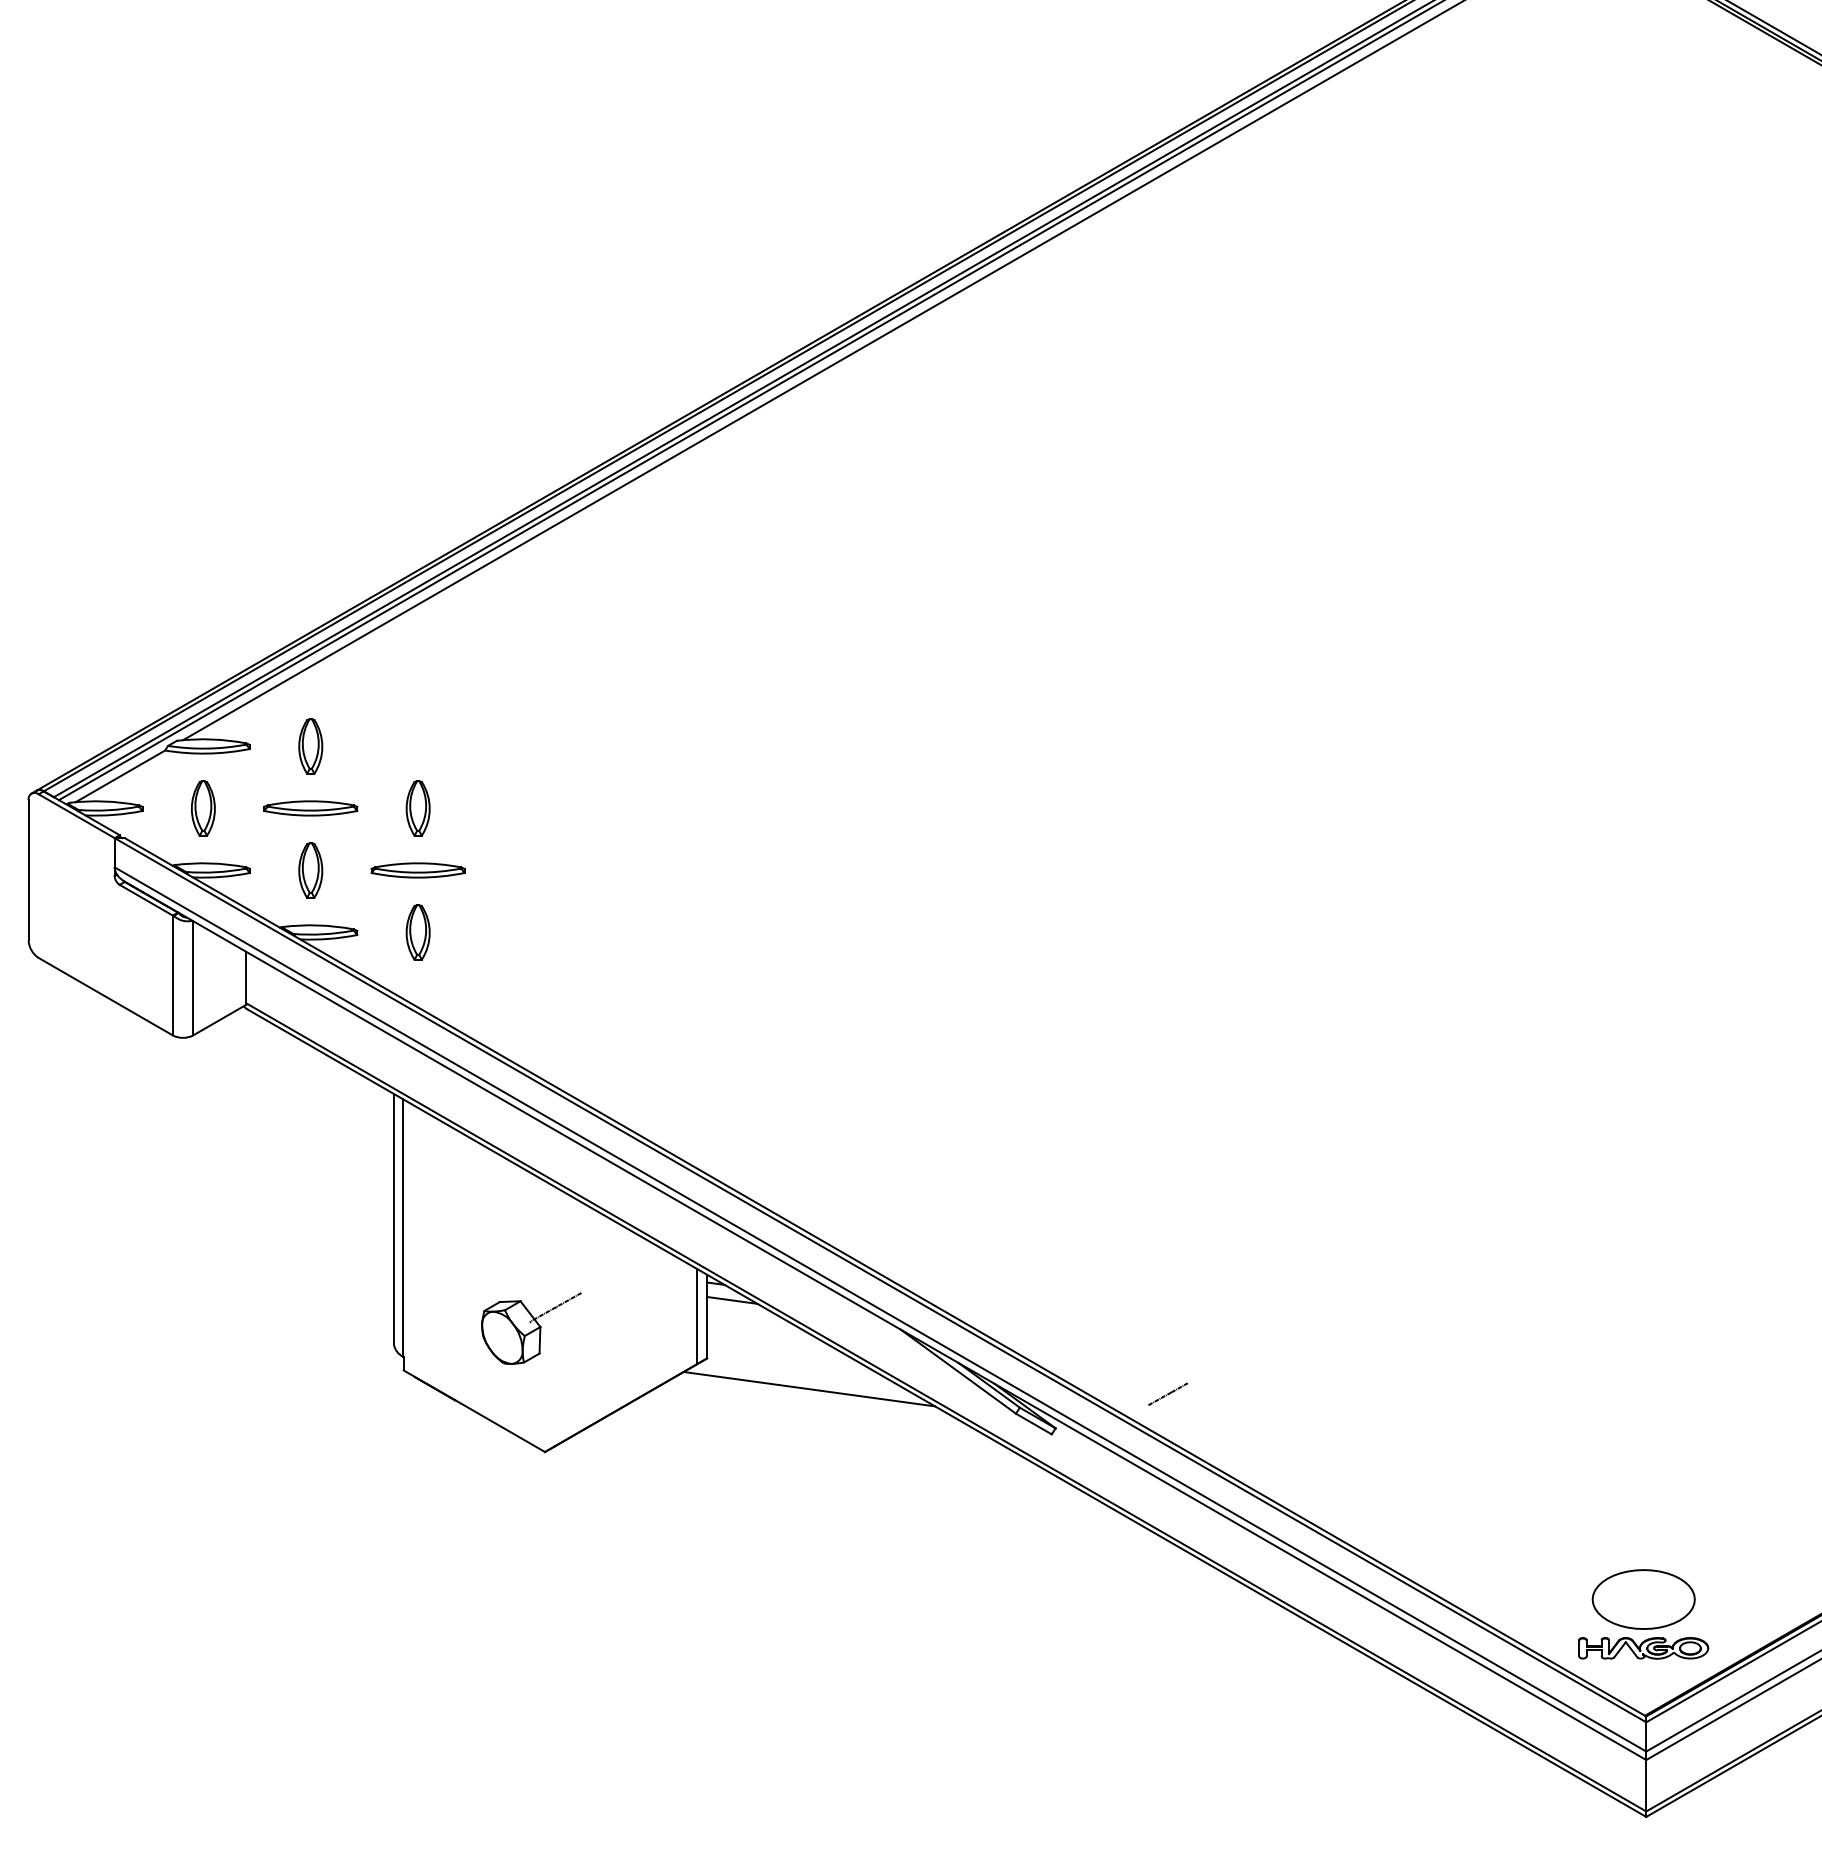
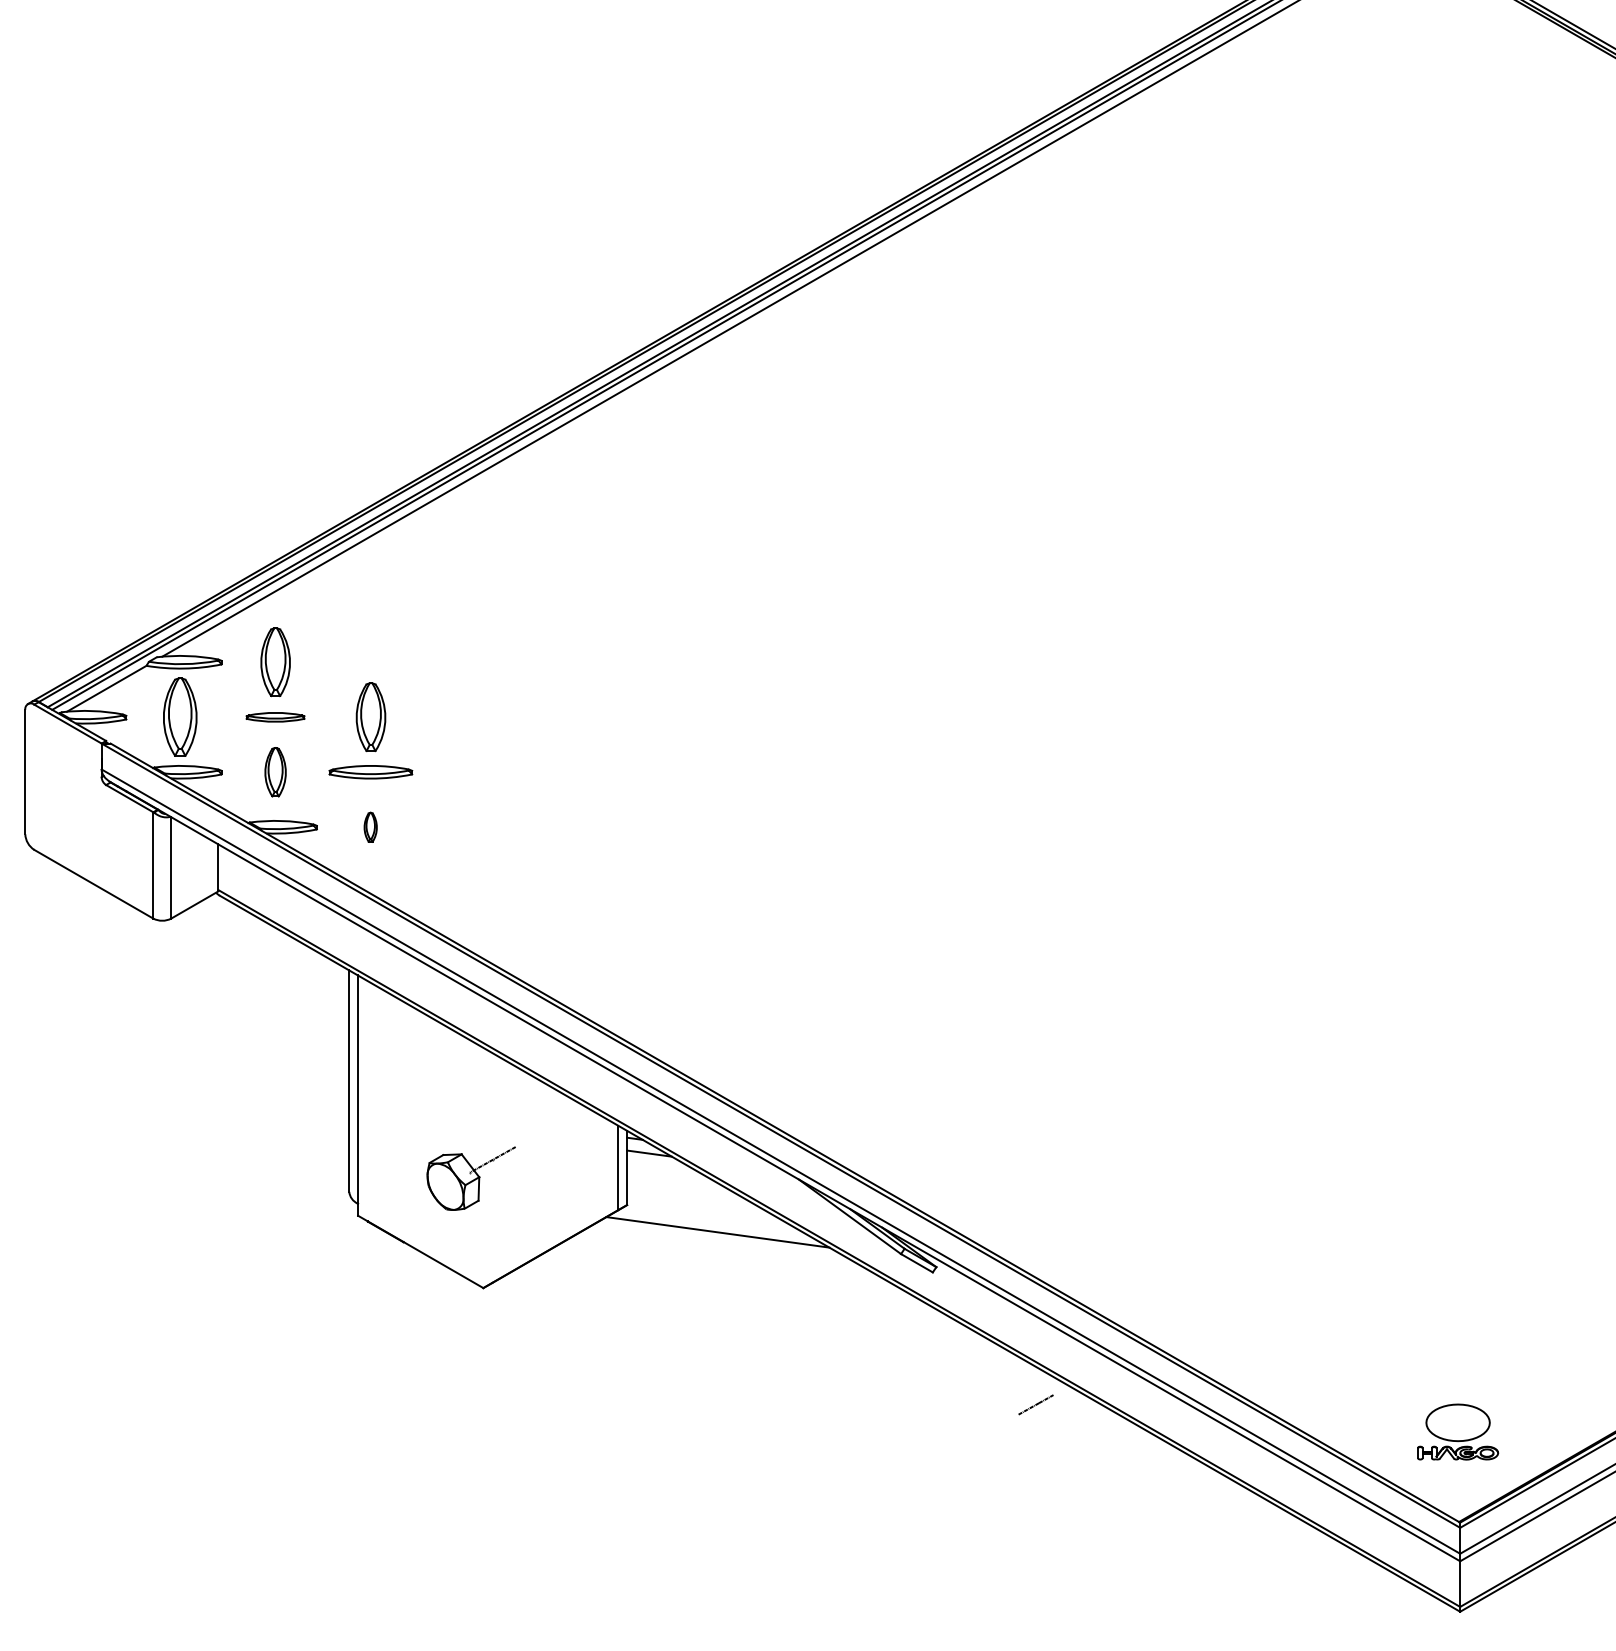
part: (310, 746) -> (275, 662), size x1.4
part: (203, 808) -> (180, 717), size x1.6
part: (310, 808) -> (275, 717), size x0.7
part: (417, 808) -> (370, 717), size x1.4
part: (417, 932) -> (370, 827), size x0.6
line: (1167, 1393) -> (1035, 1404), moved
part: (1644, 1613) -> (1458, 1431), size x0.7

